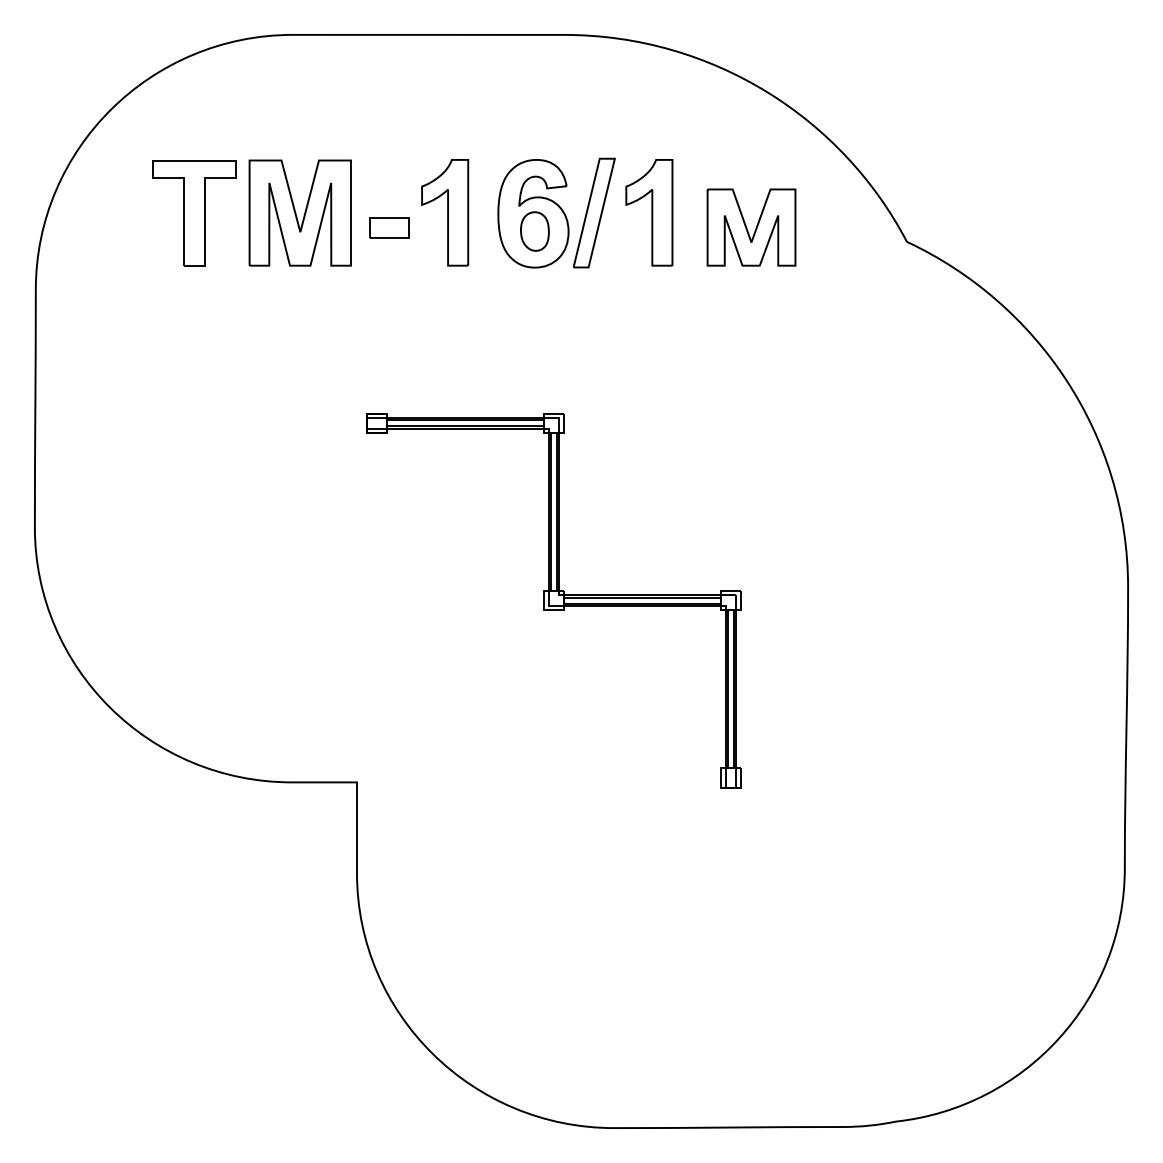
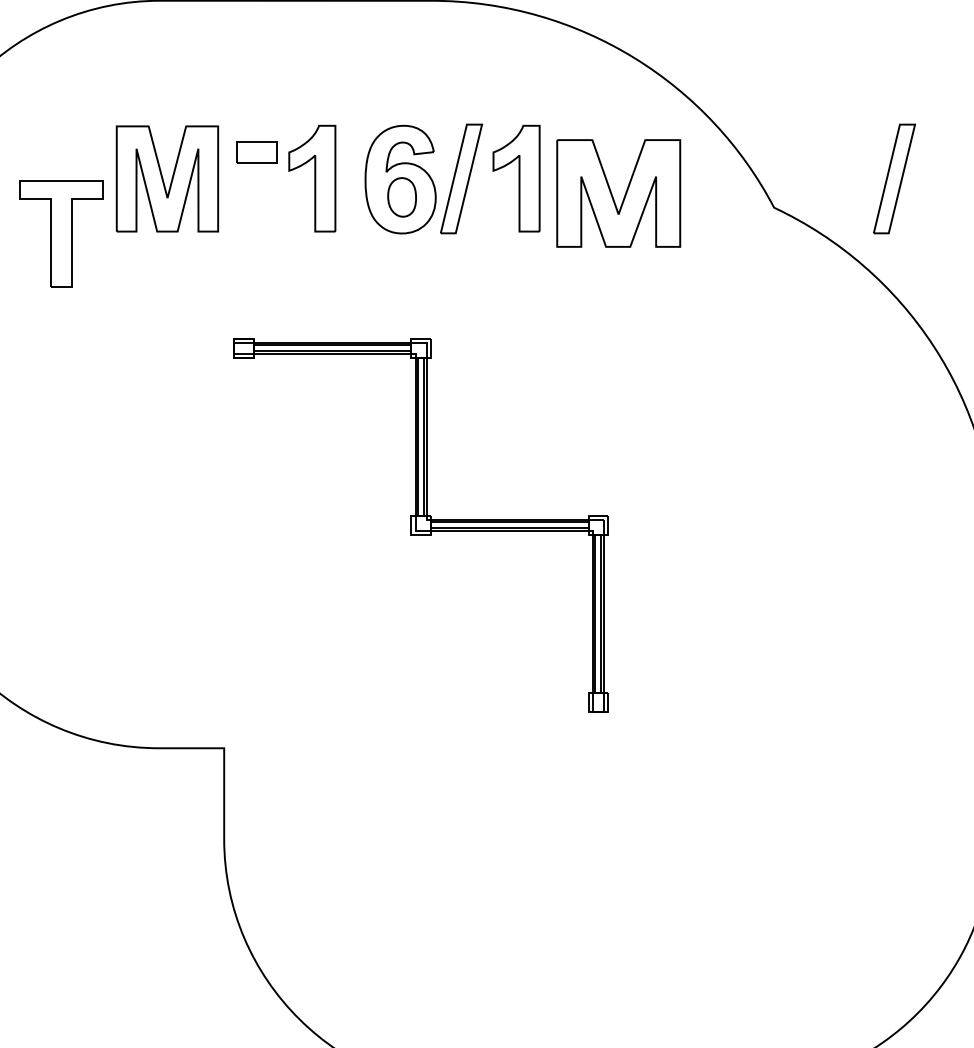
part: (1026, 212) -> (893, 178), added
part: (194, 213) -> (61, 234), moved
part: (389, 227) -> (256, 152), moved
part: (751, 227) -> (618, 193), size x1.4
part: (553, 600) -> (420, 525), moved

